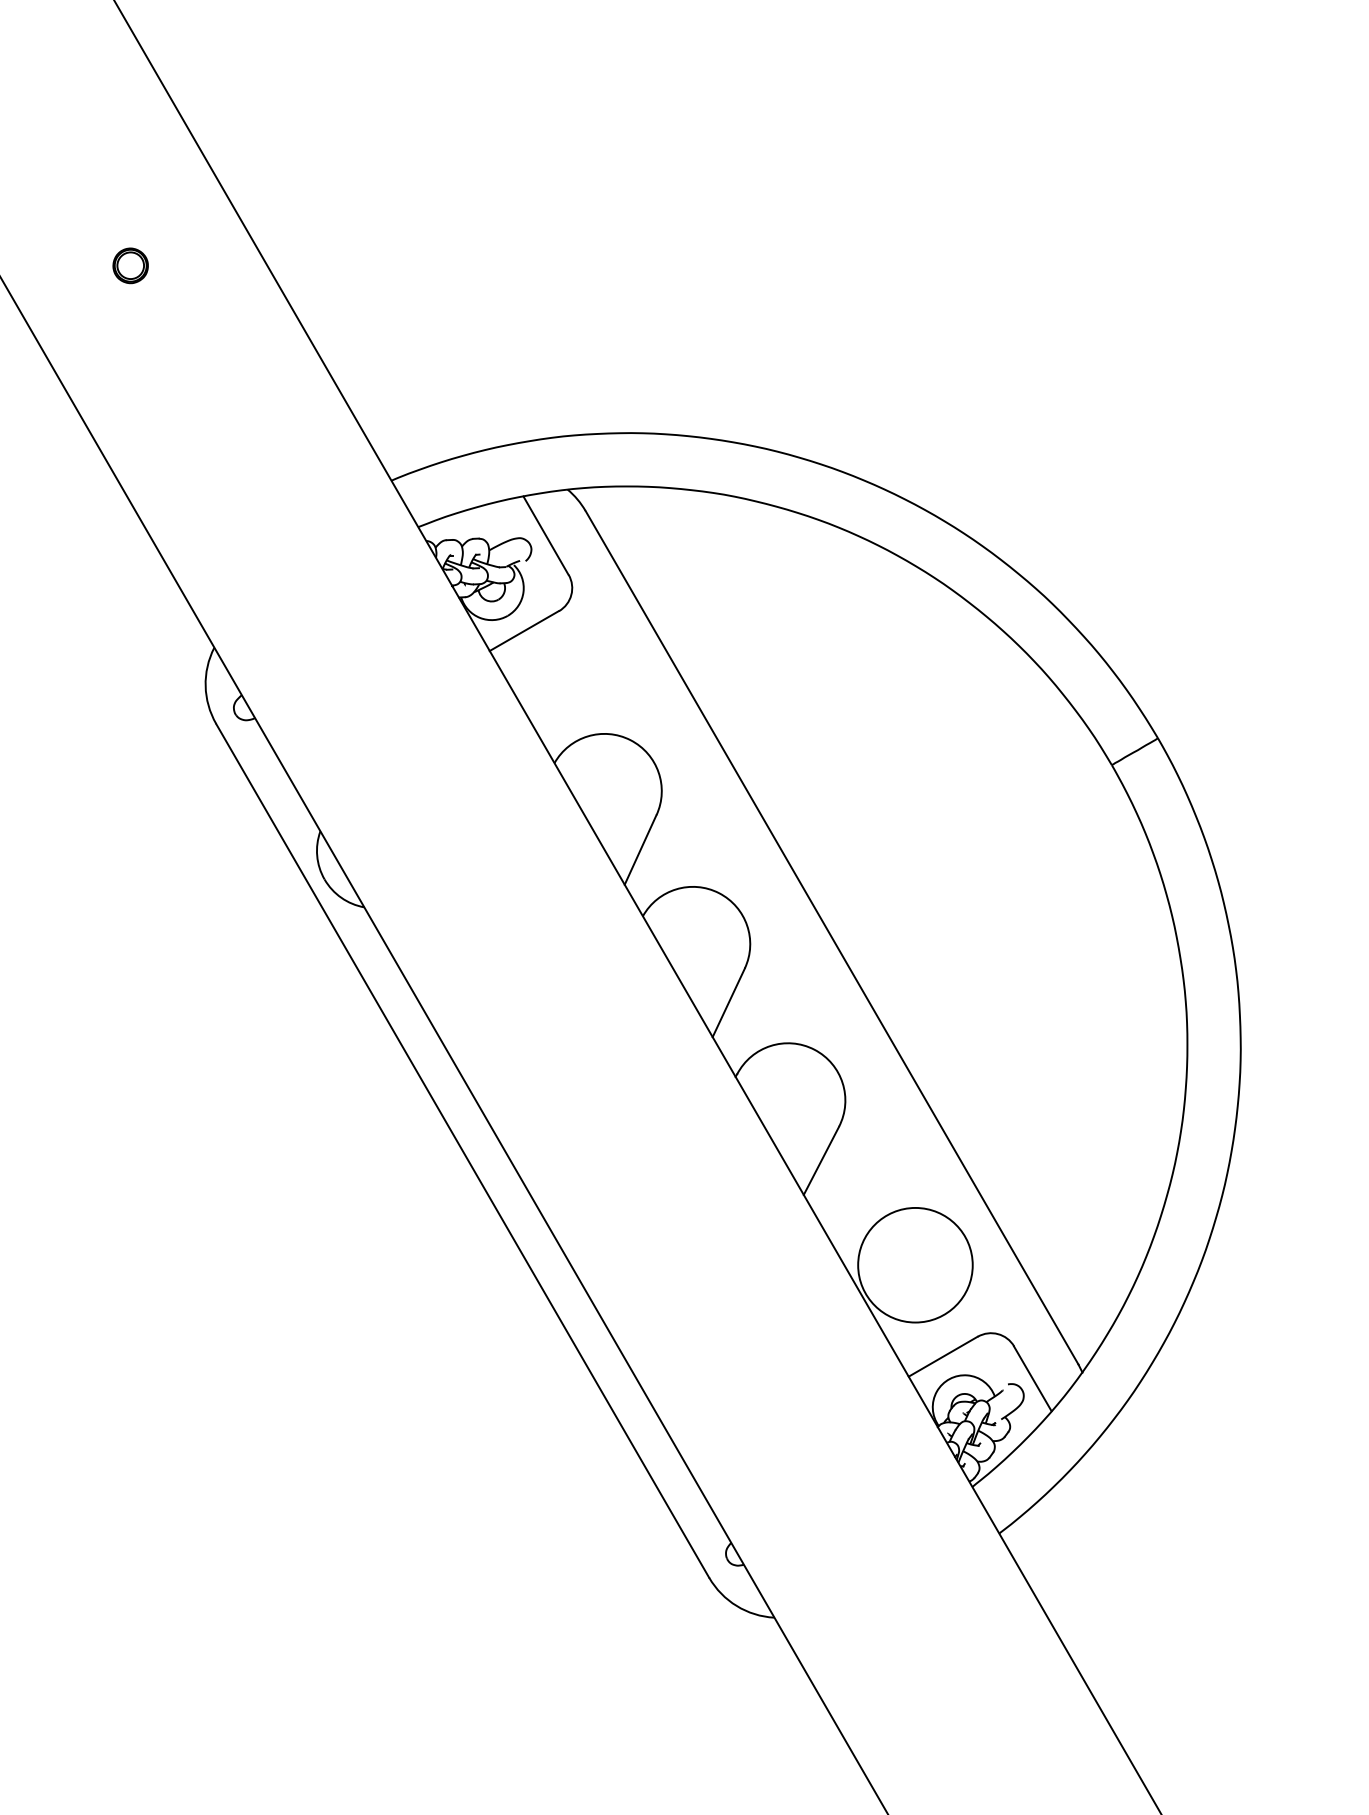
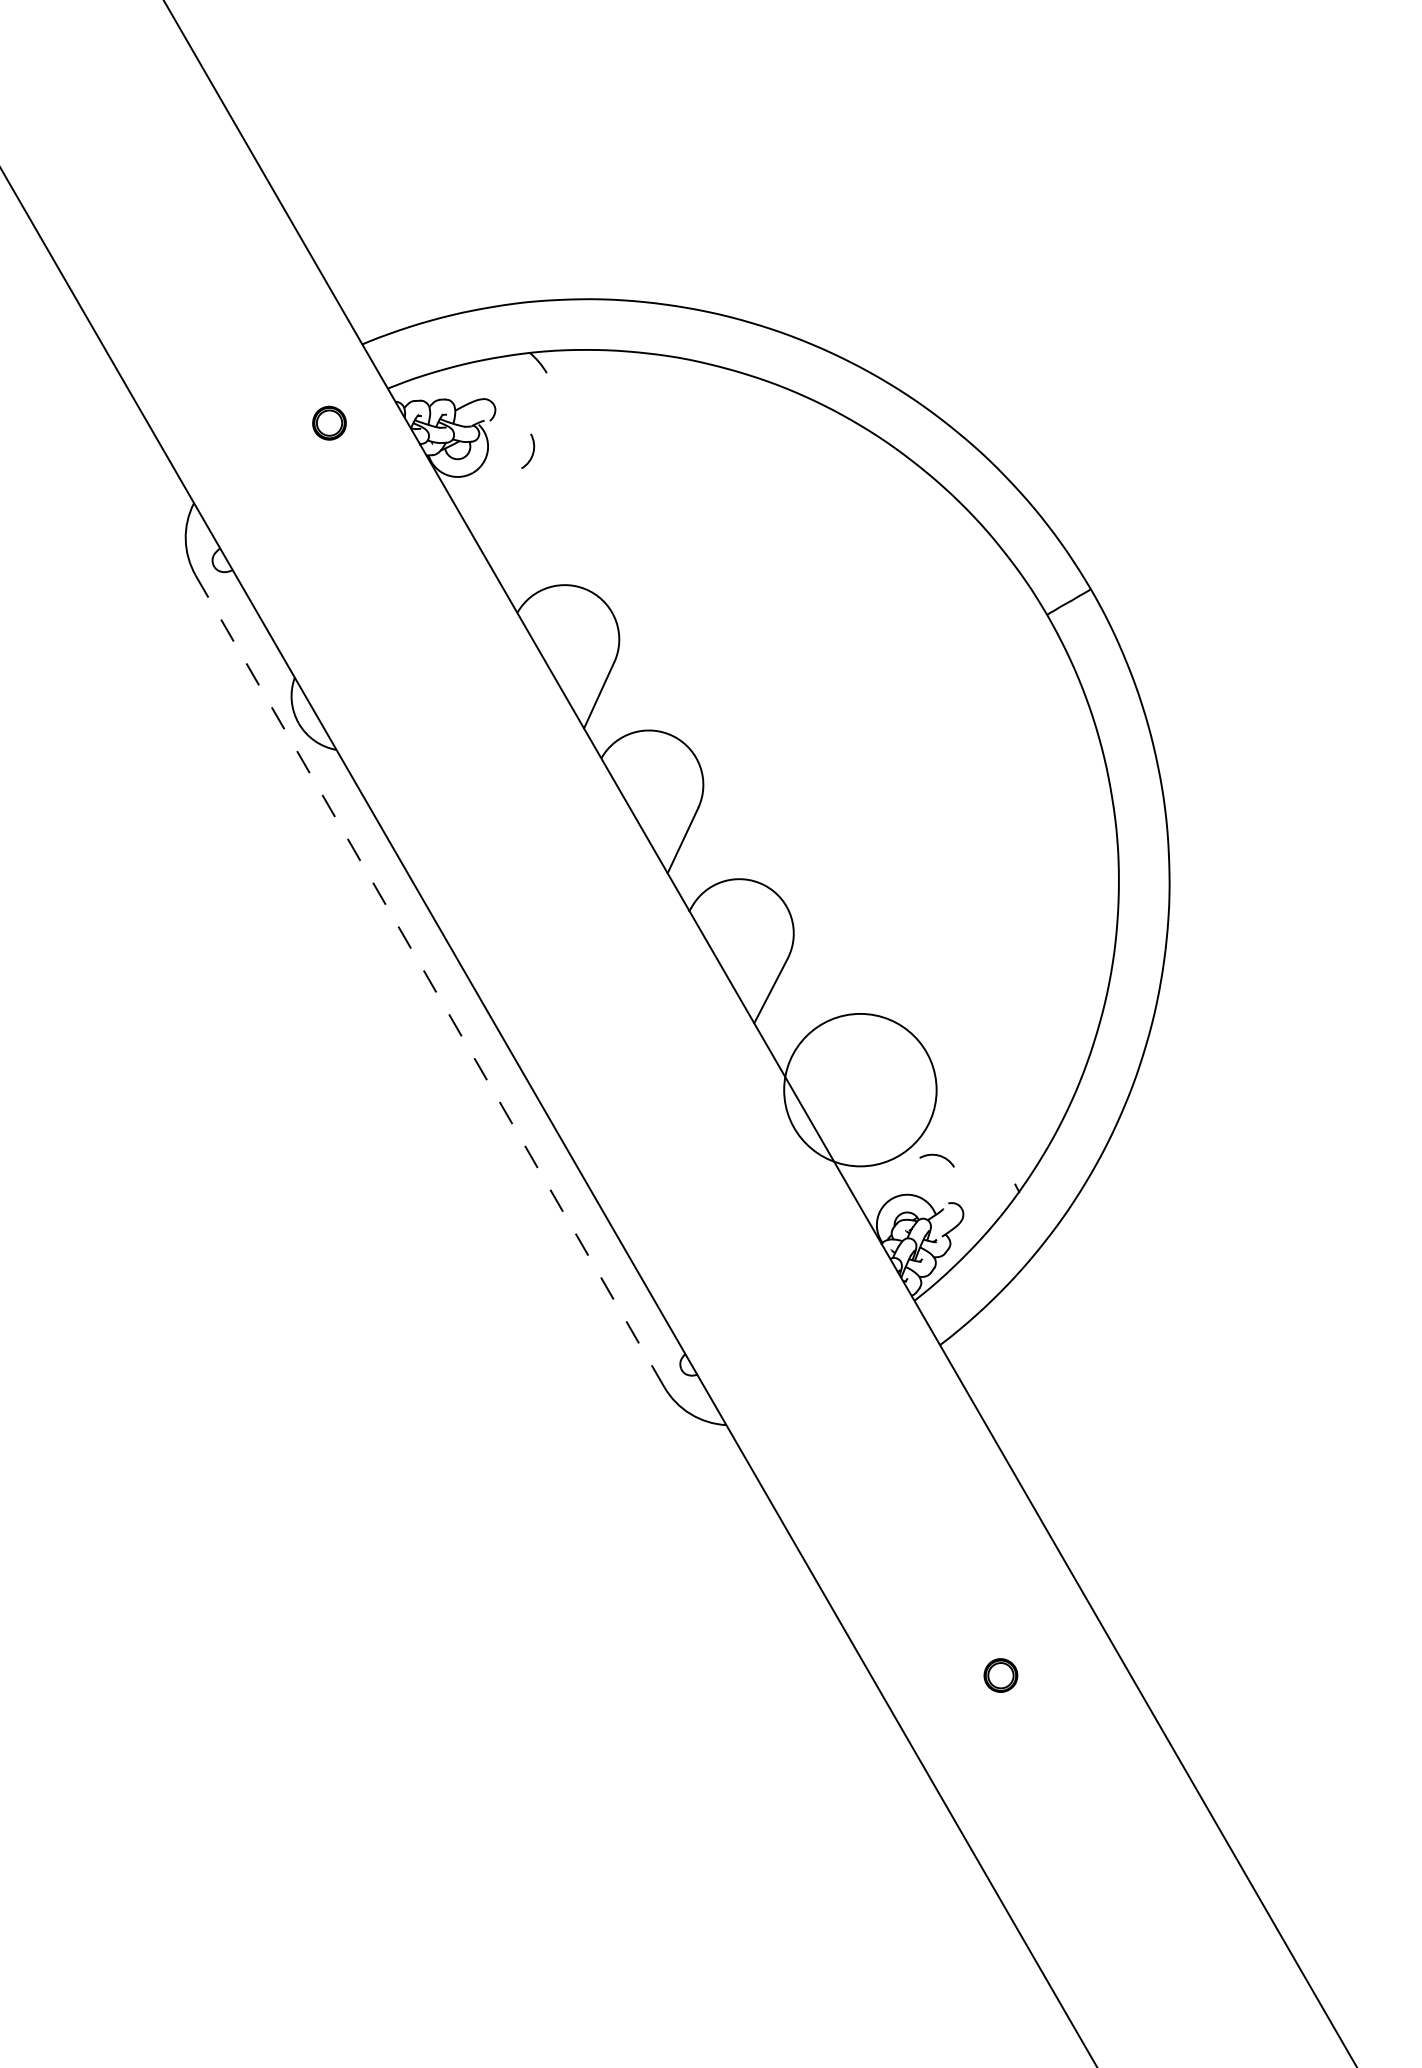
part: (130, 265) -> (329, 422), moved
line: (545, 535) -> (508, 396), removed
line: (524, 631) -> (488, 487), removed
line: (831, 937) -> (780, 778), removed
line: (463, 1150) -> (430, 981), solid -> dashed
circle: (914, 1264) -> (859, 1089), size x1.4
line: (942, 1357) -> (886, 1177), removed
line: (1032, 1378) -> (971, 1197), removed

